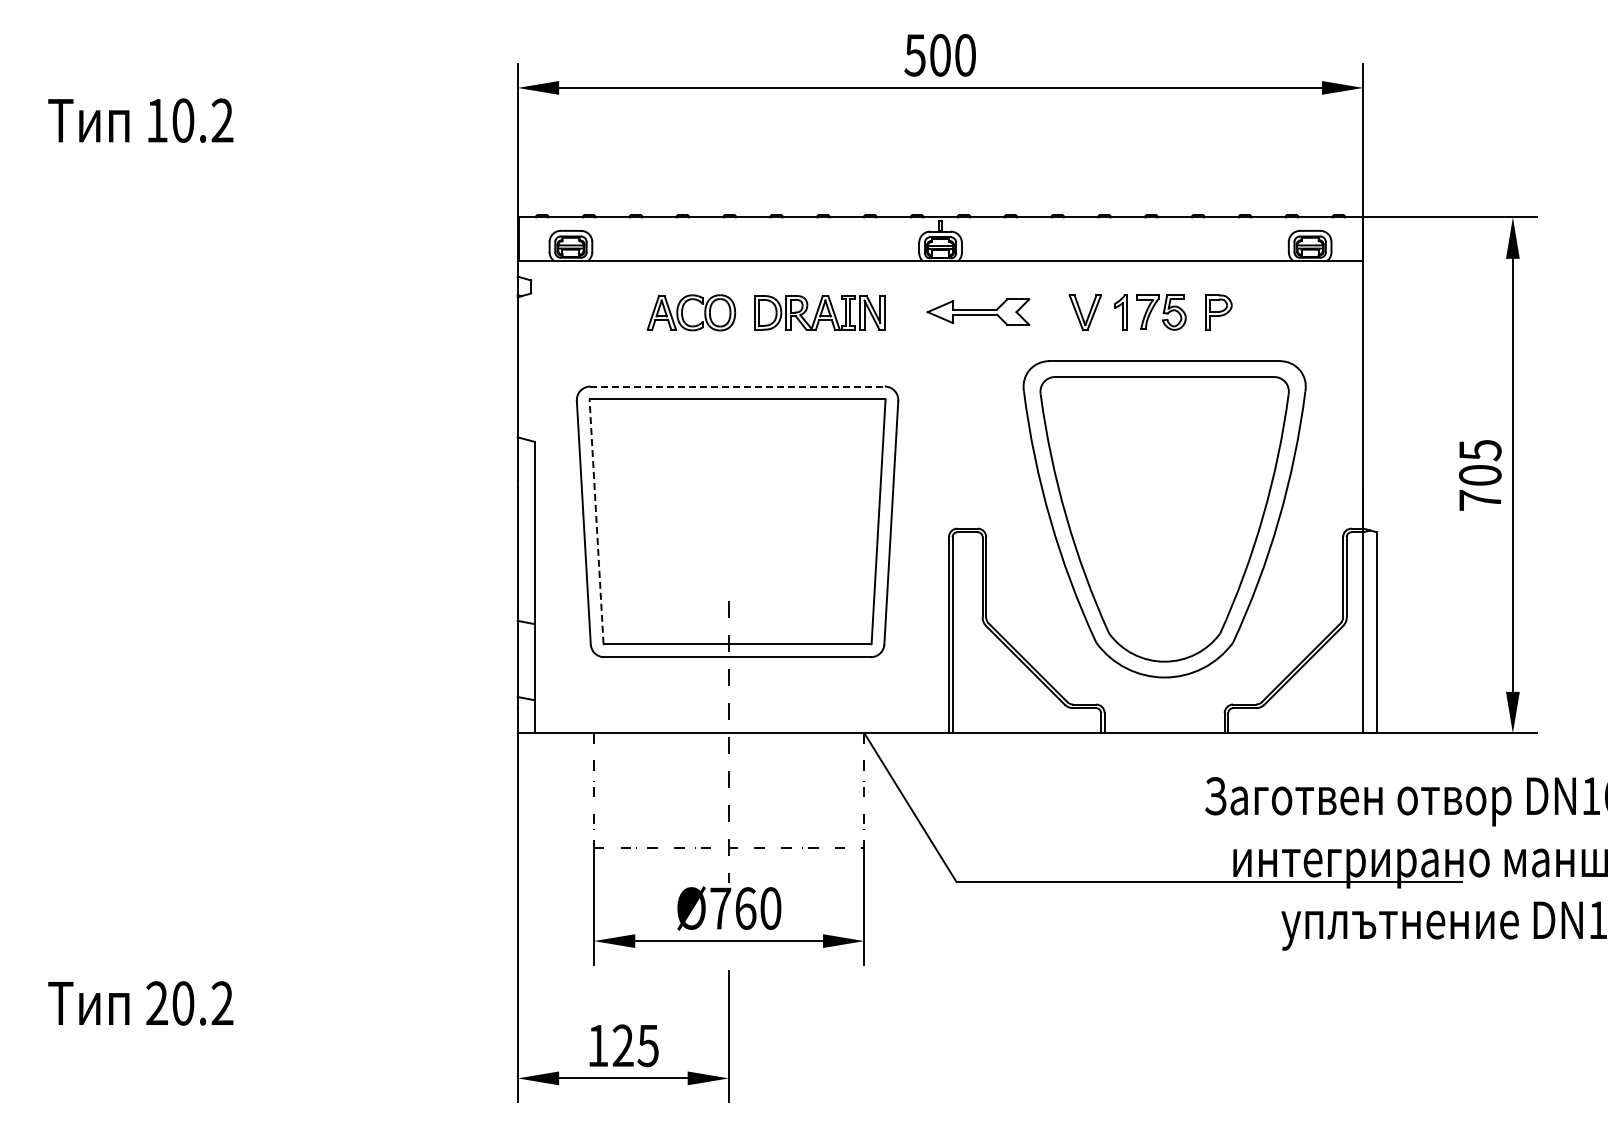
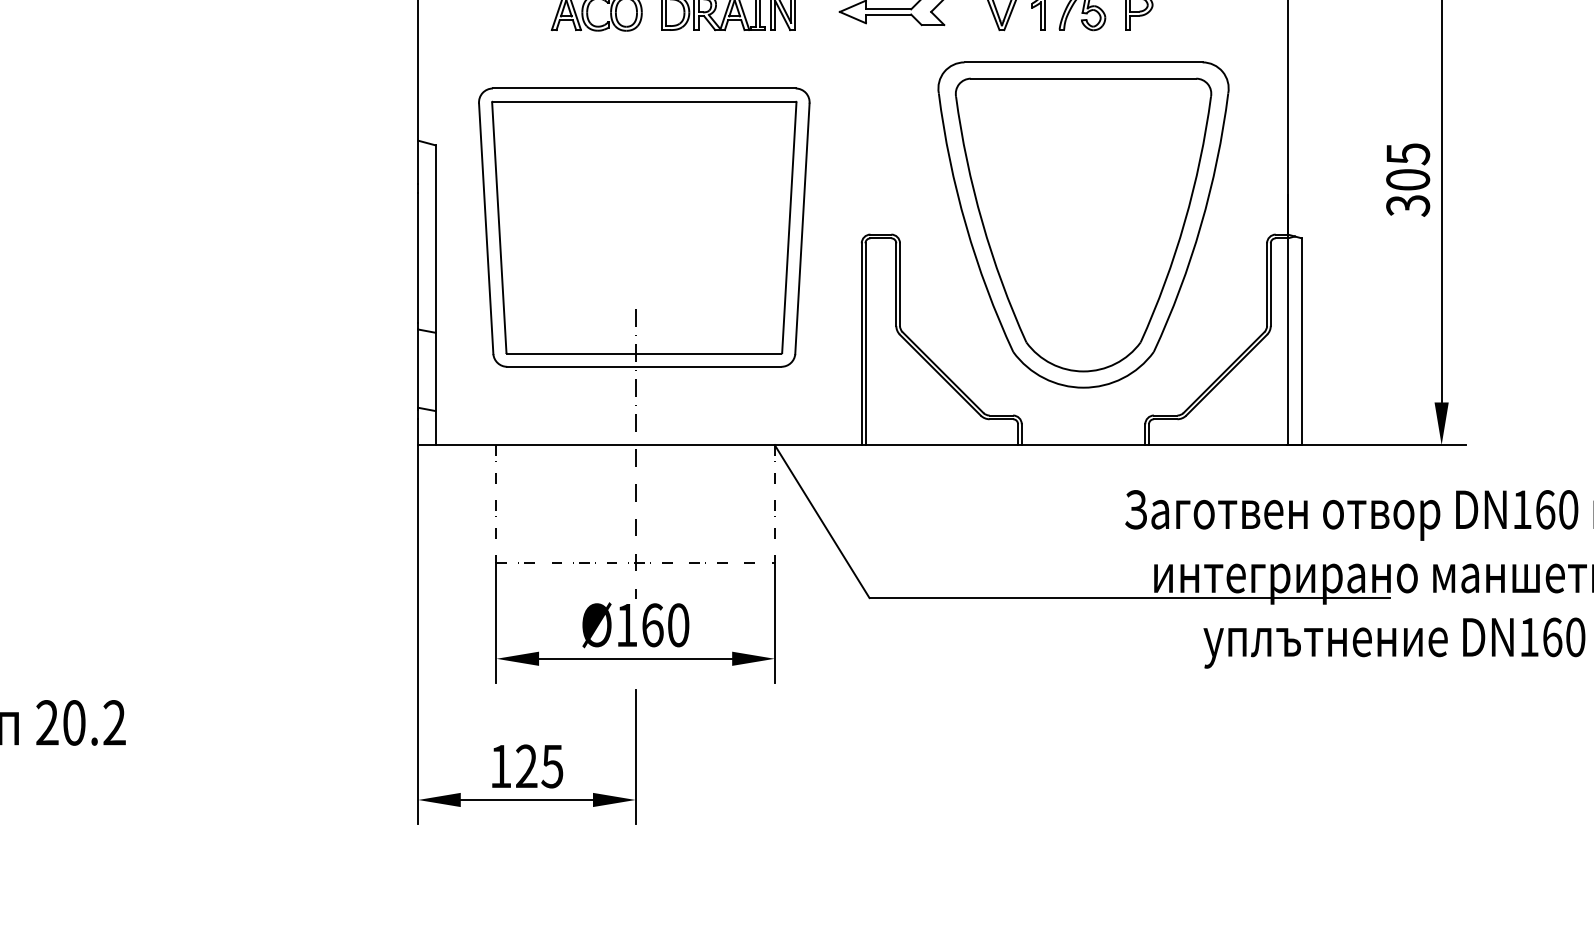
line: (738, 386) -> (645, 88), dashed -> solid
text: (1479, 500) -> (1407, 205), 705 -> 305
line: (596, 521) -> (499, 227), dashed -> solid
text: (720, 908) -> (626, 625), Ø760 -> Ø160

